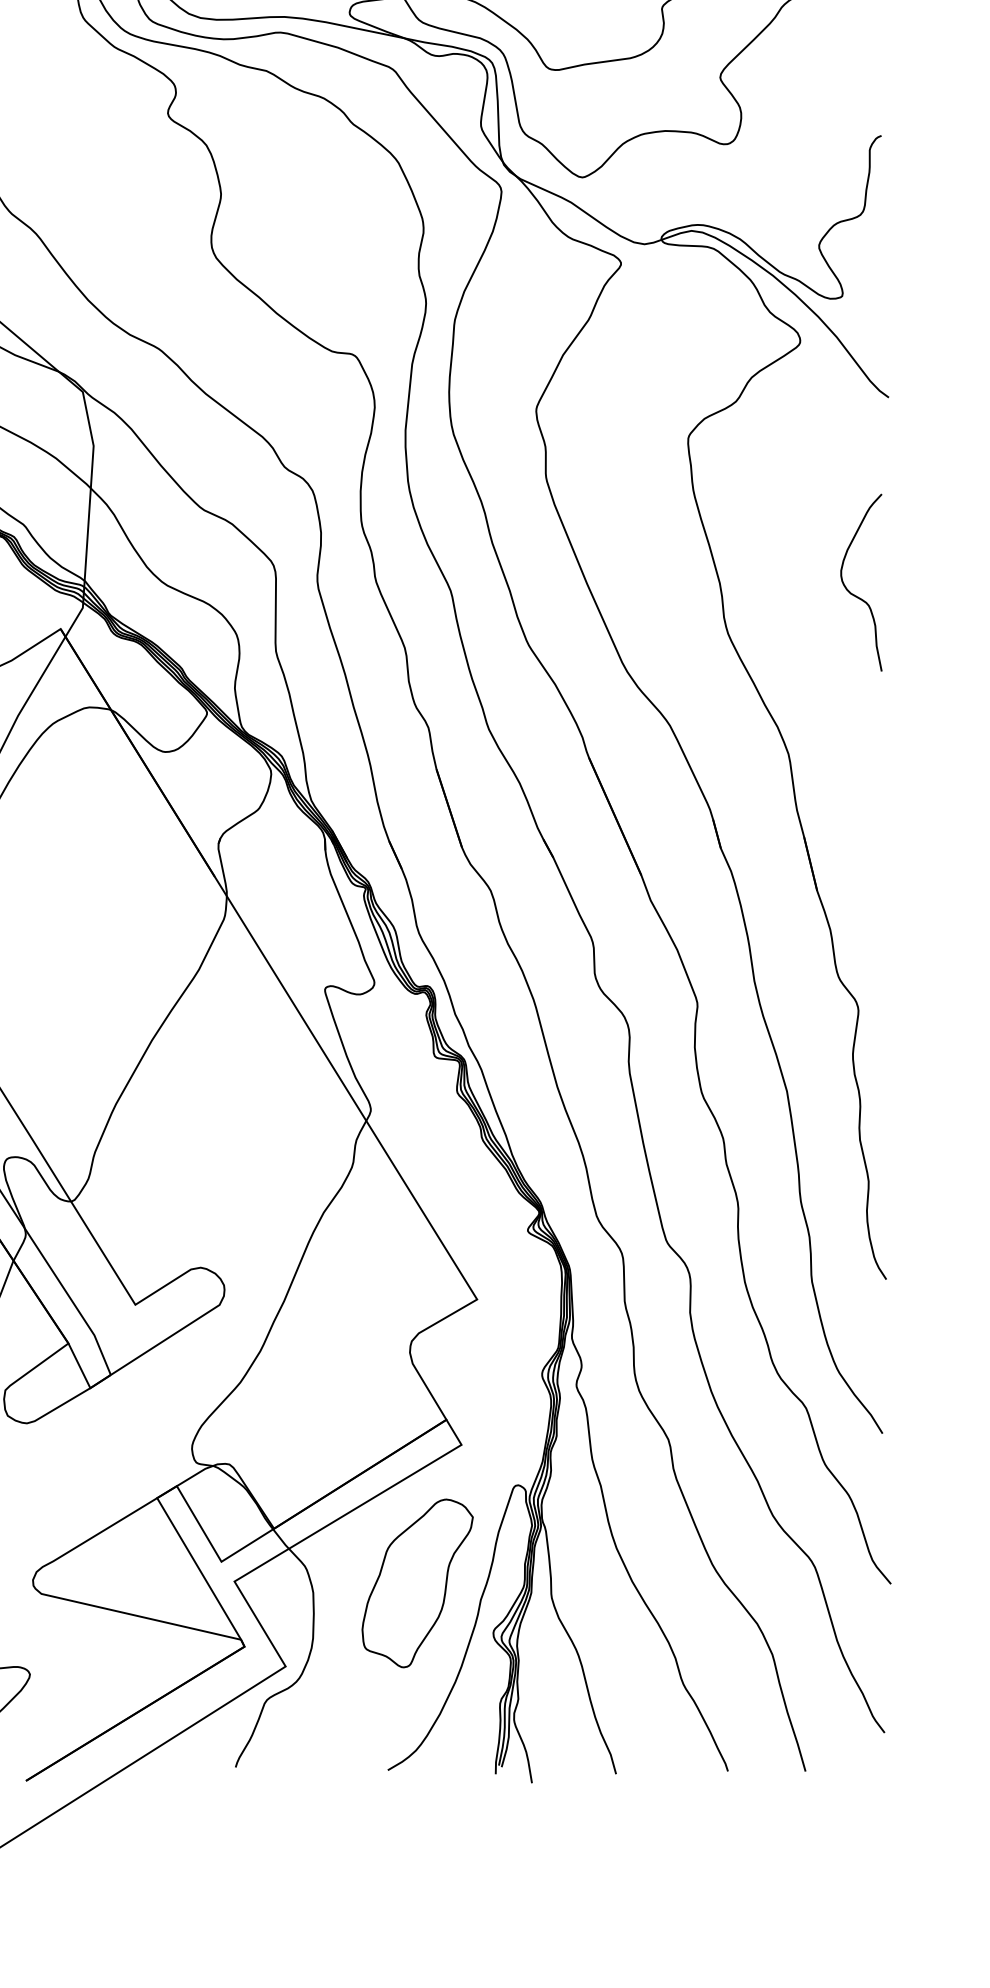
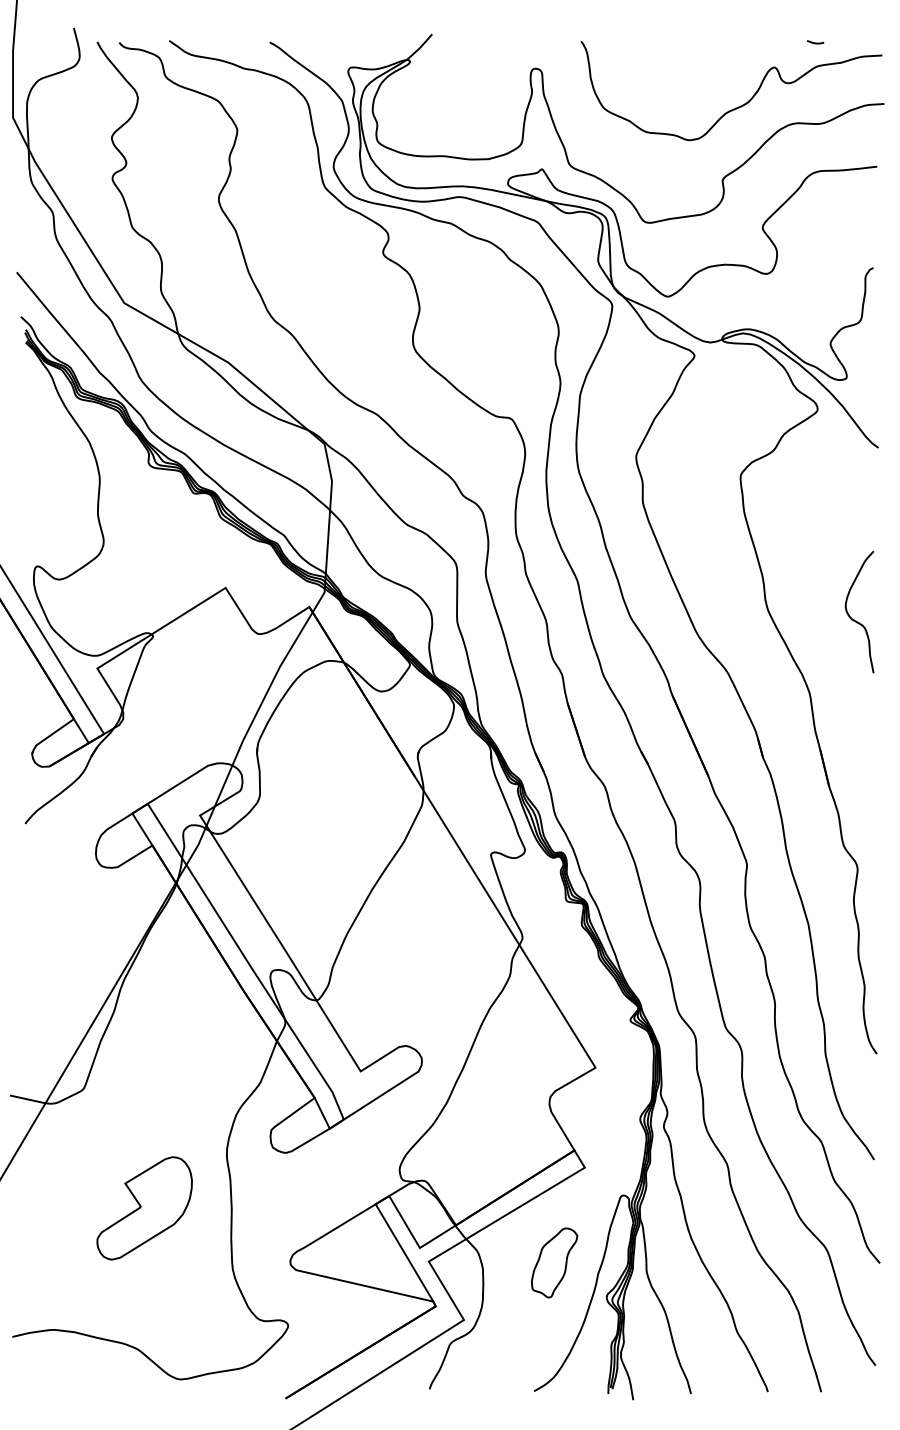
curve: (856, 594) -> (856, 620), moved
part: (417, 1582) -> (554, 1262), size x0.6

